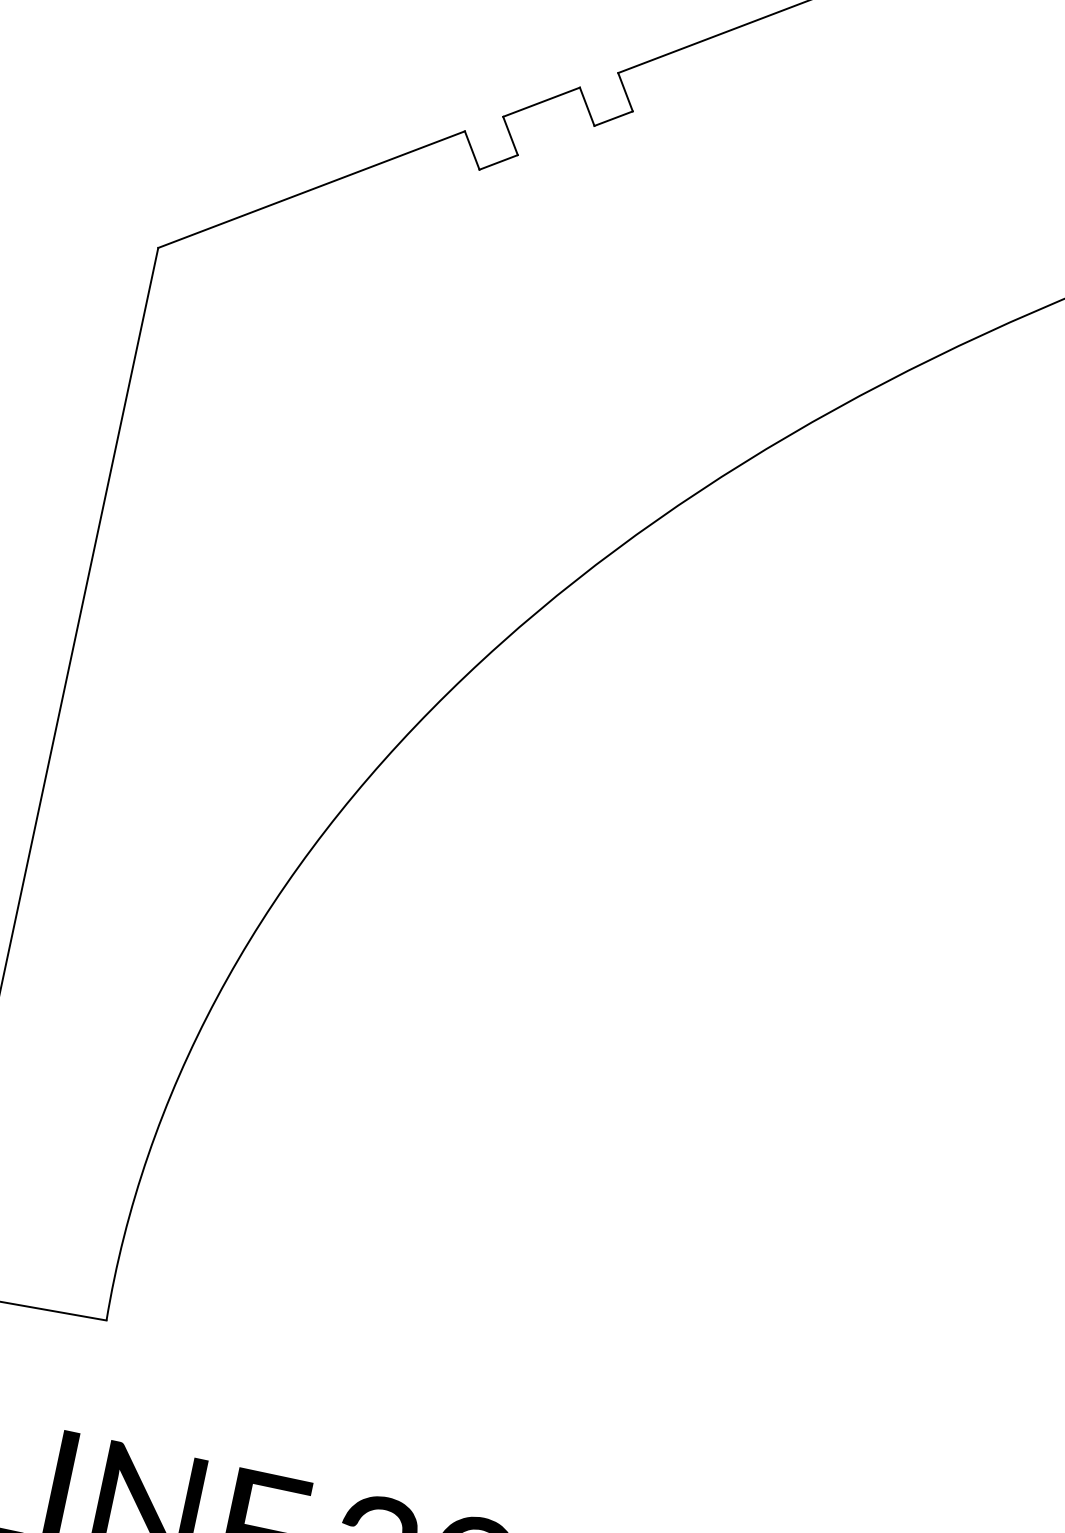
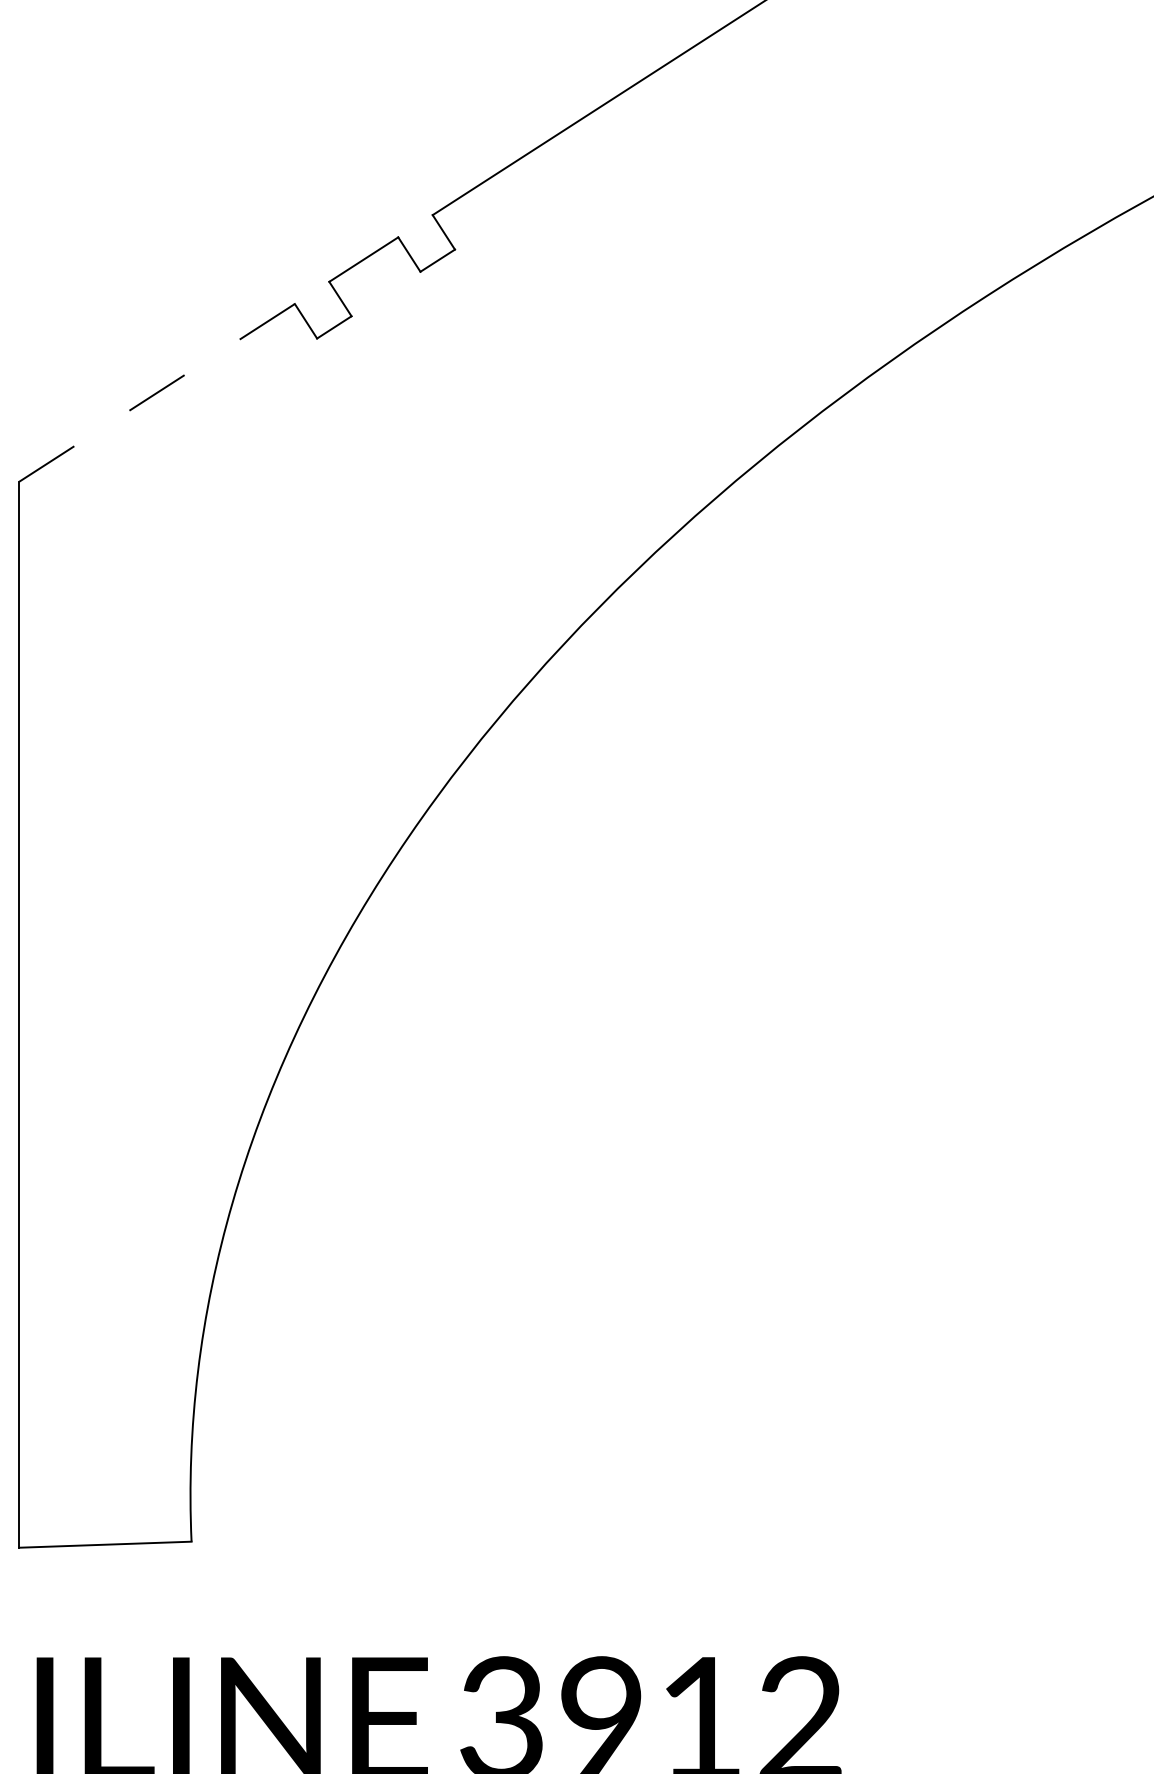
line: (312, 189) -> (157, 392), solid -> dashed

